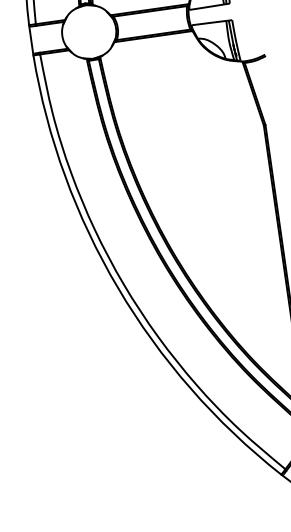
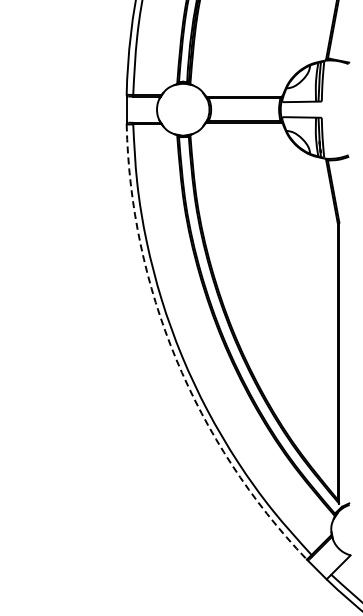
arc: (118, 287) -> (176, 358), solid -> dashed

